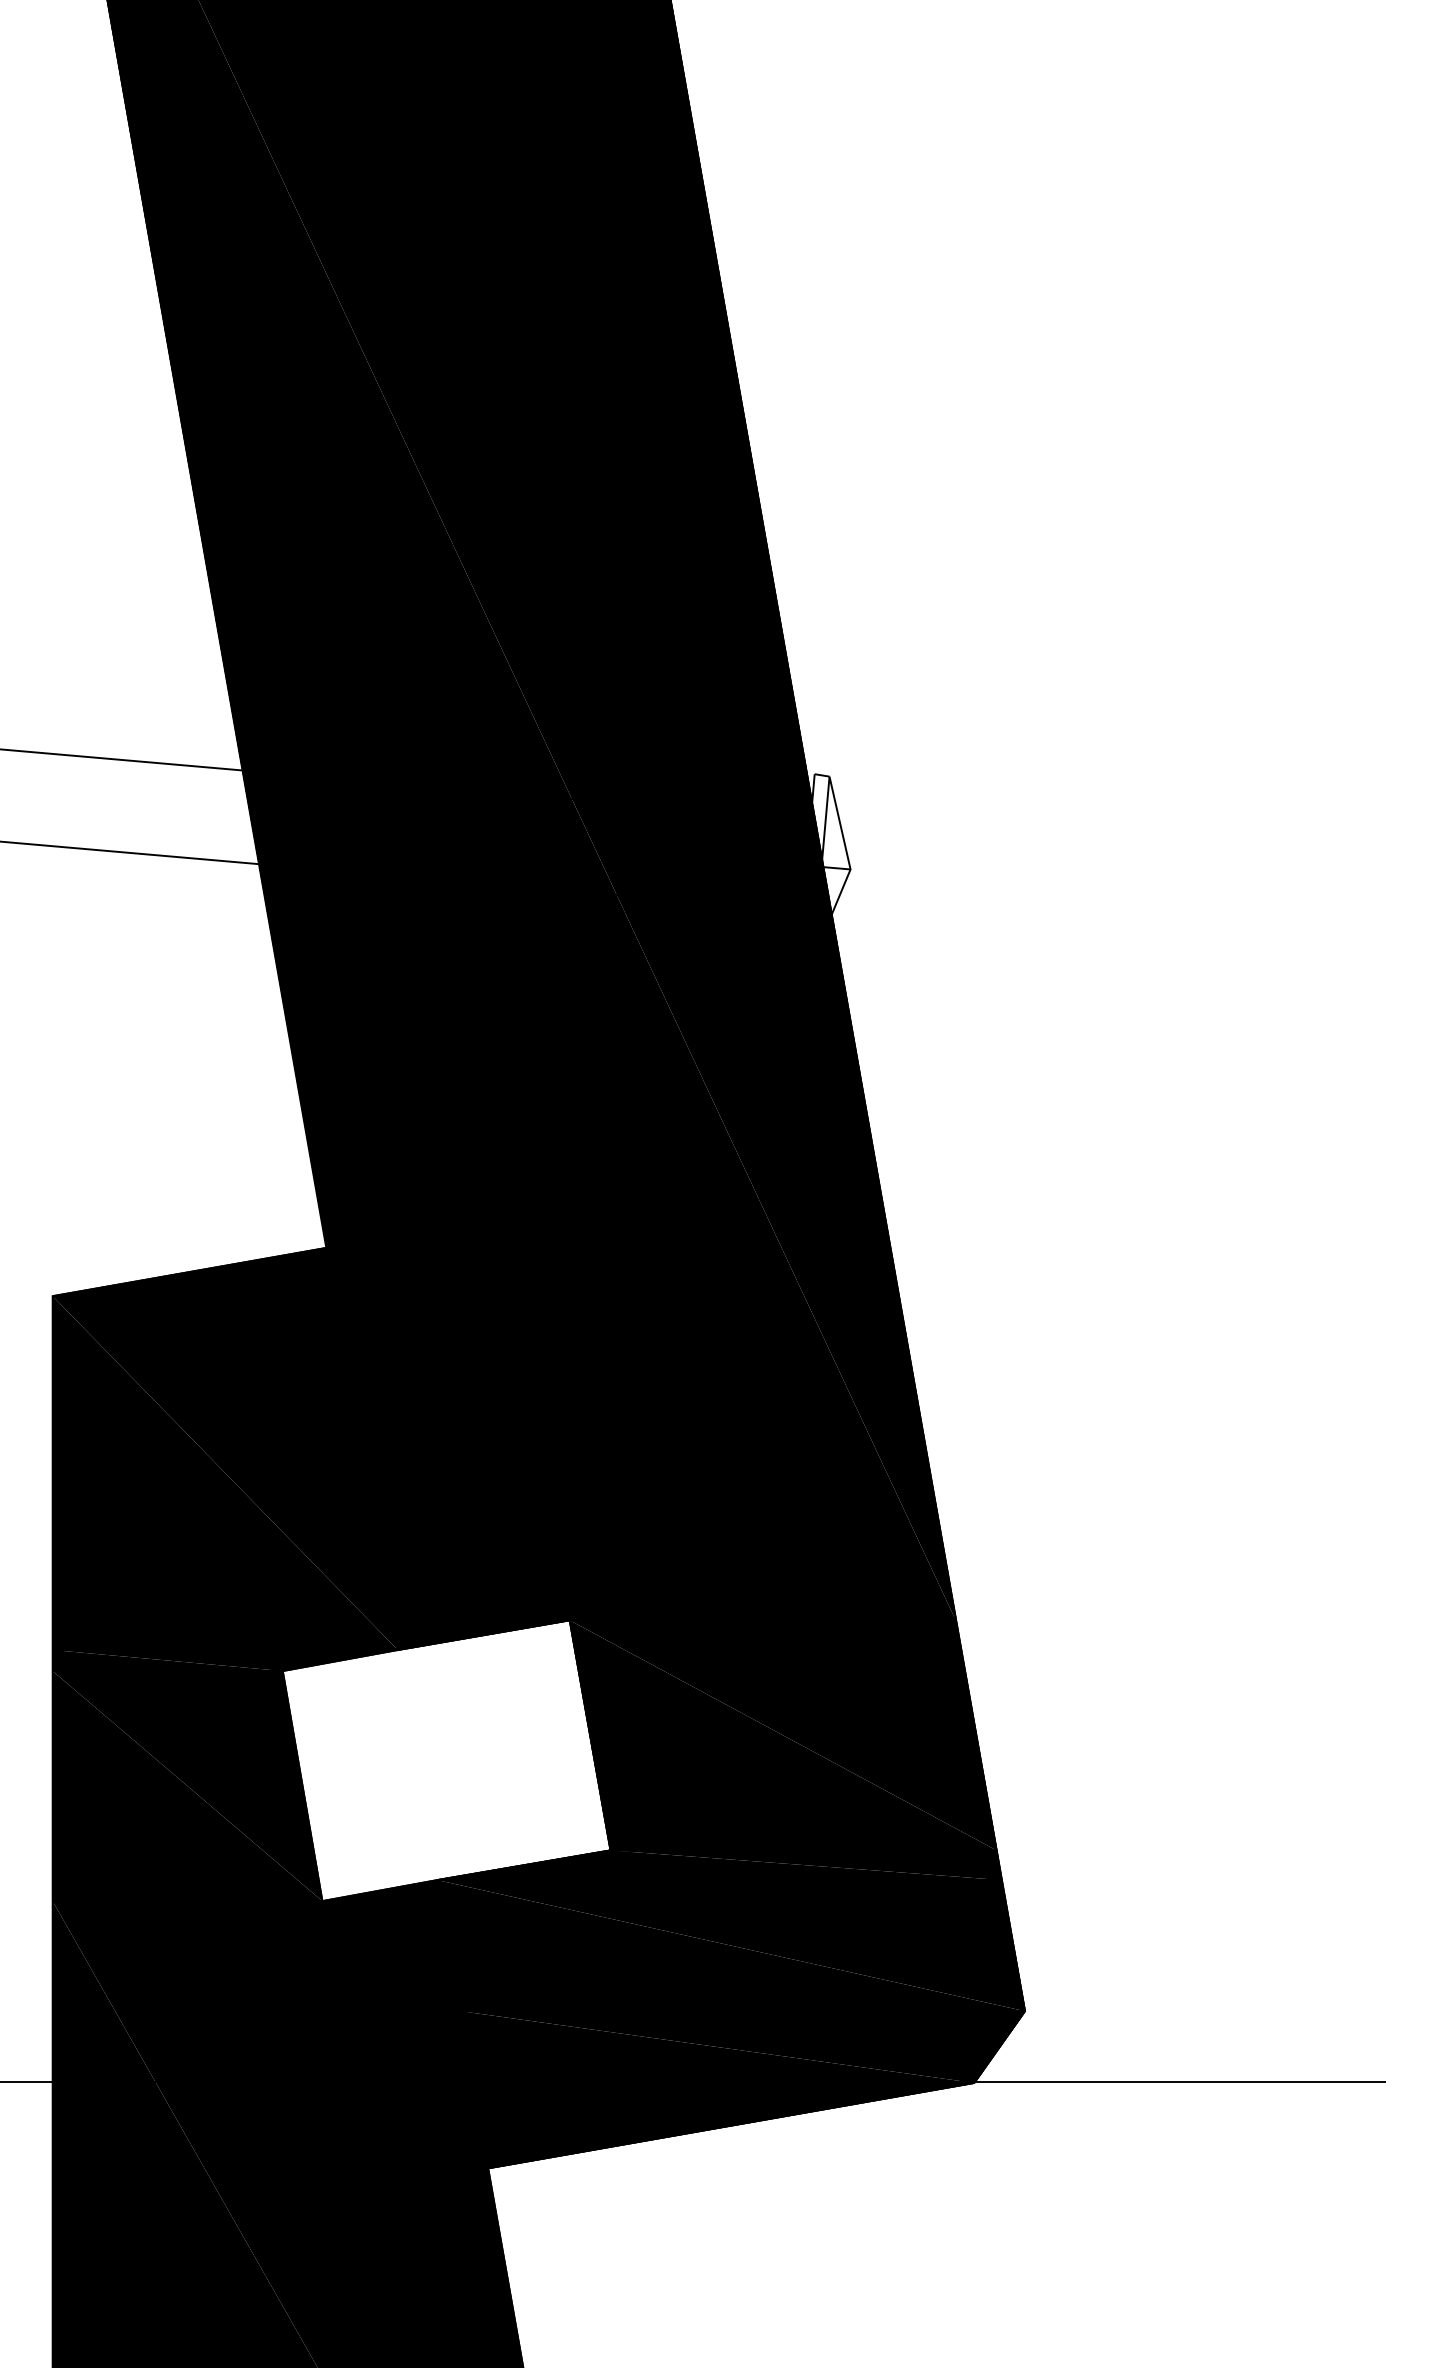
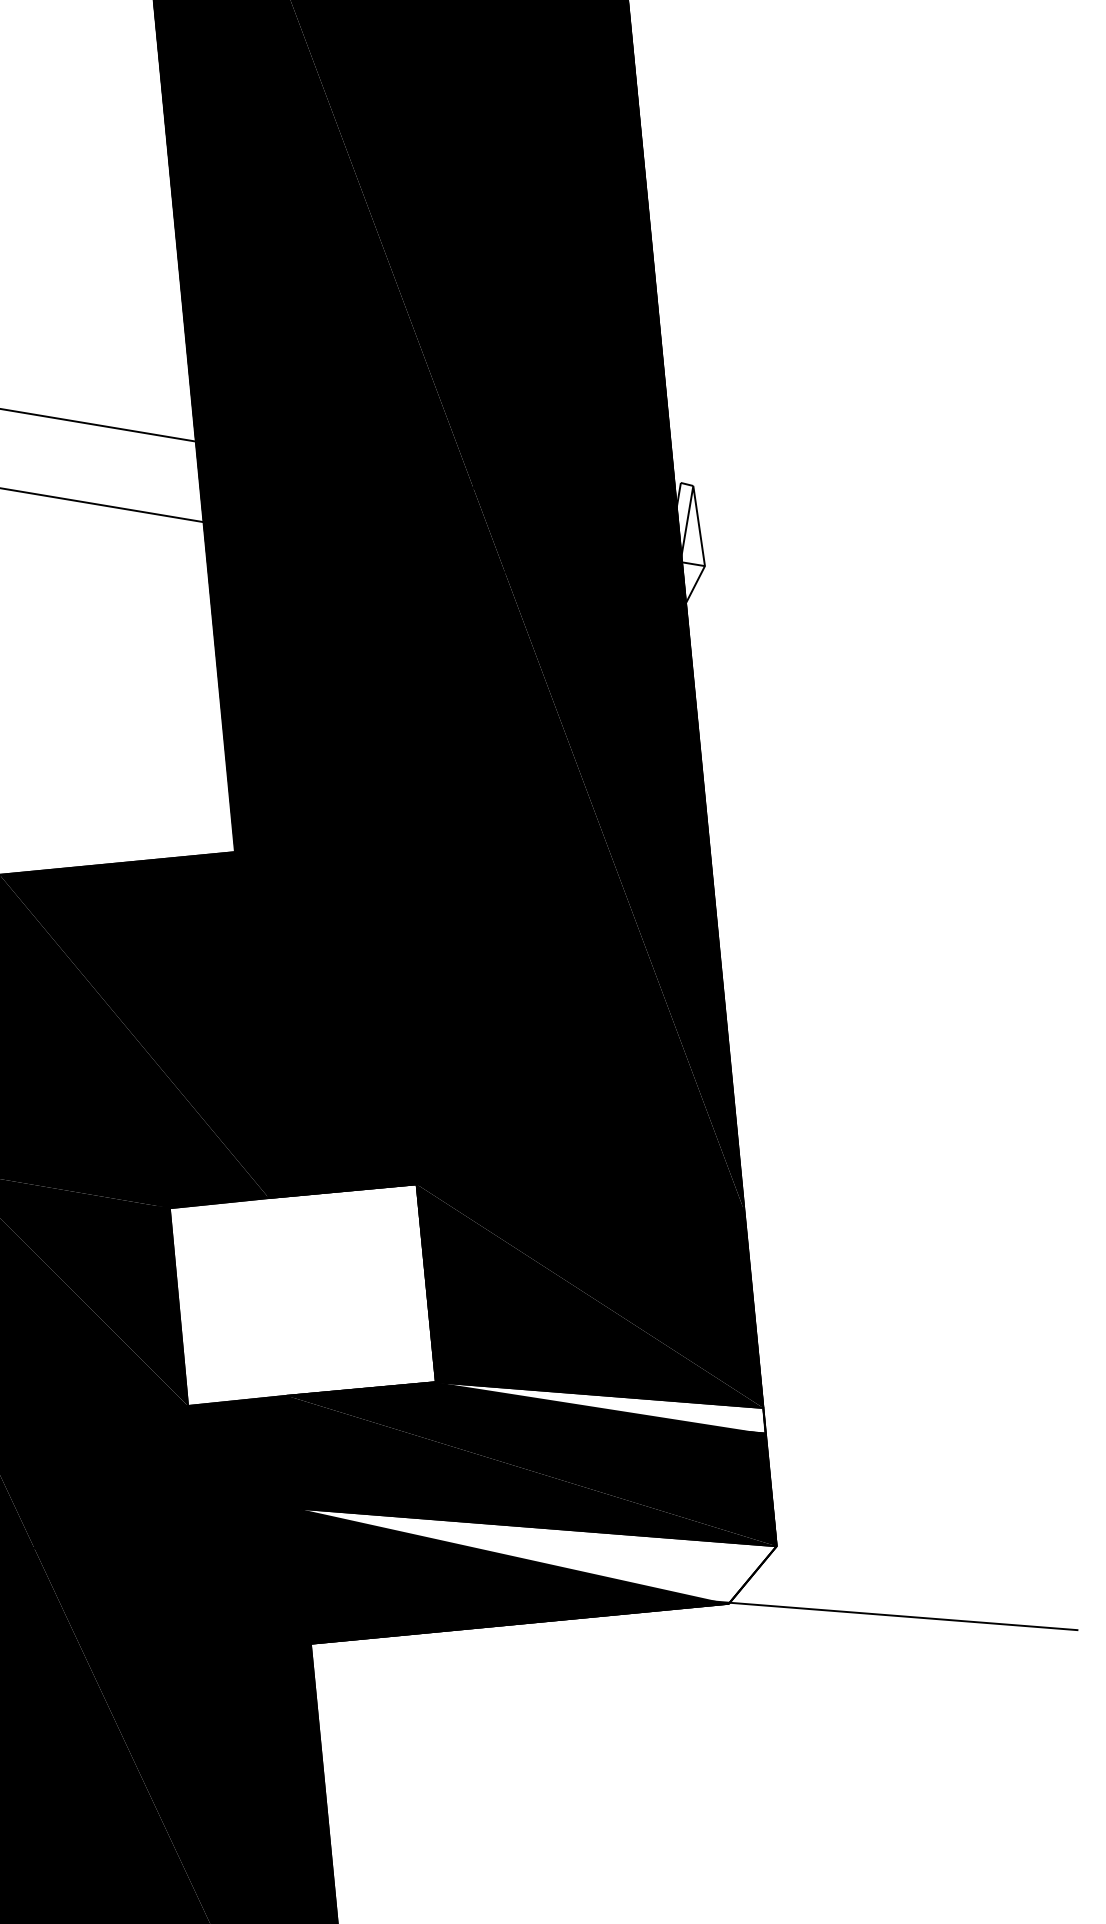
fill: (805, 1865) -> (600, 1408), removed
fill: (742, 2046) -> (534, 1557), removed

